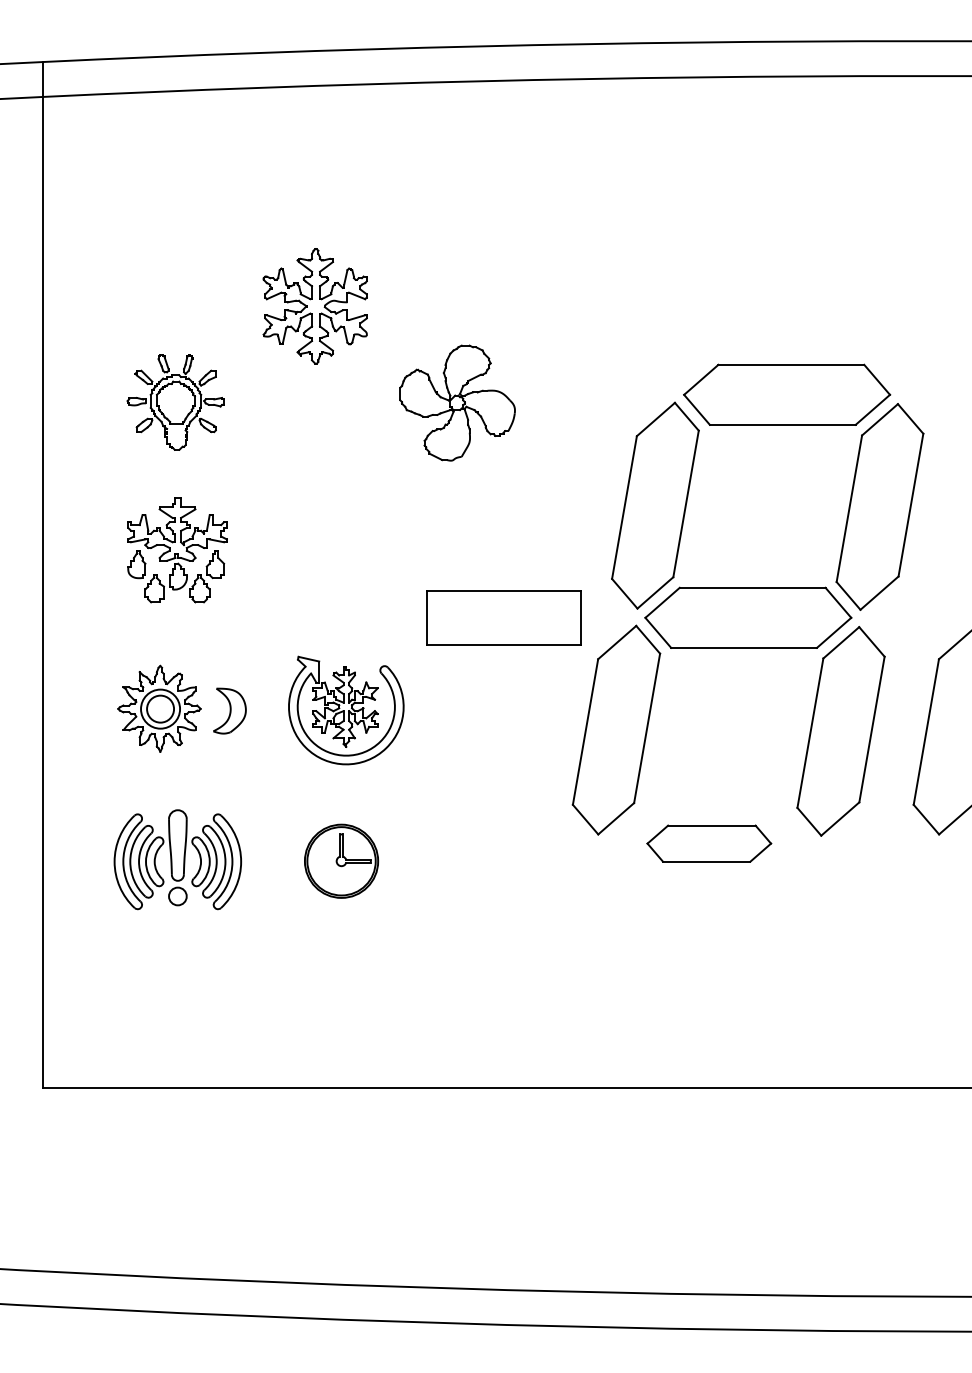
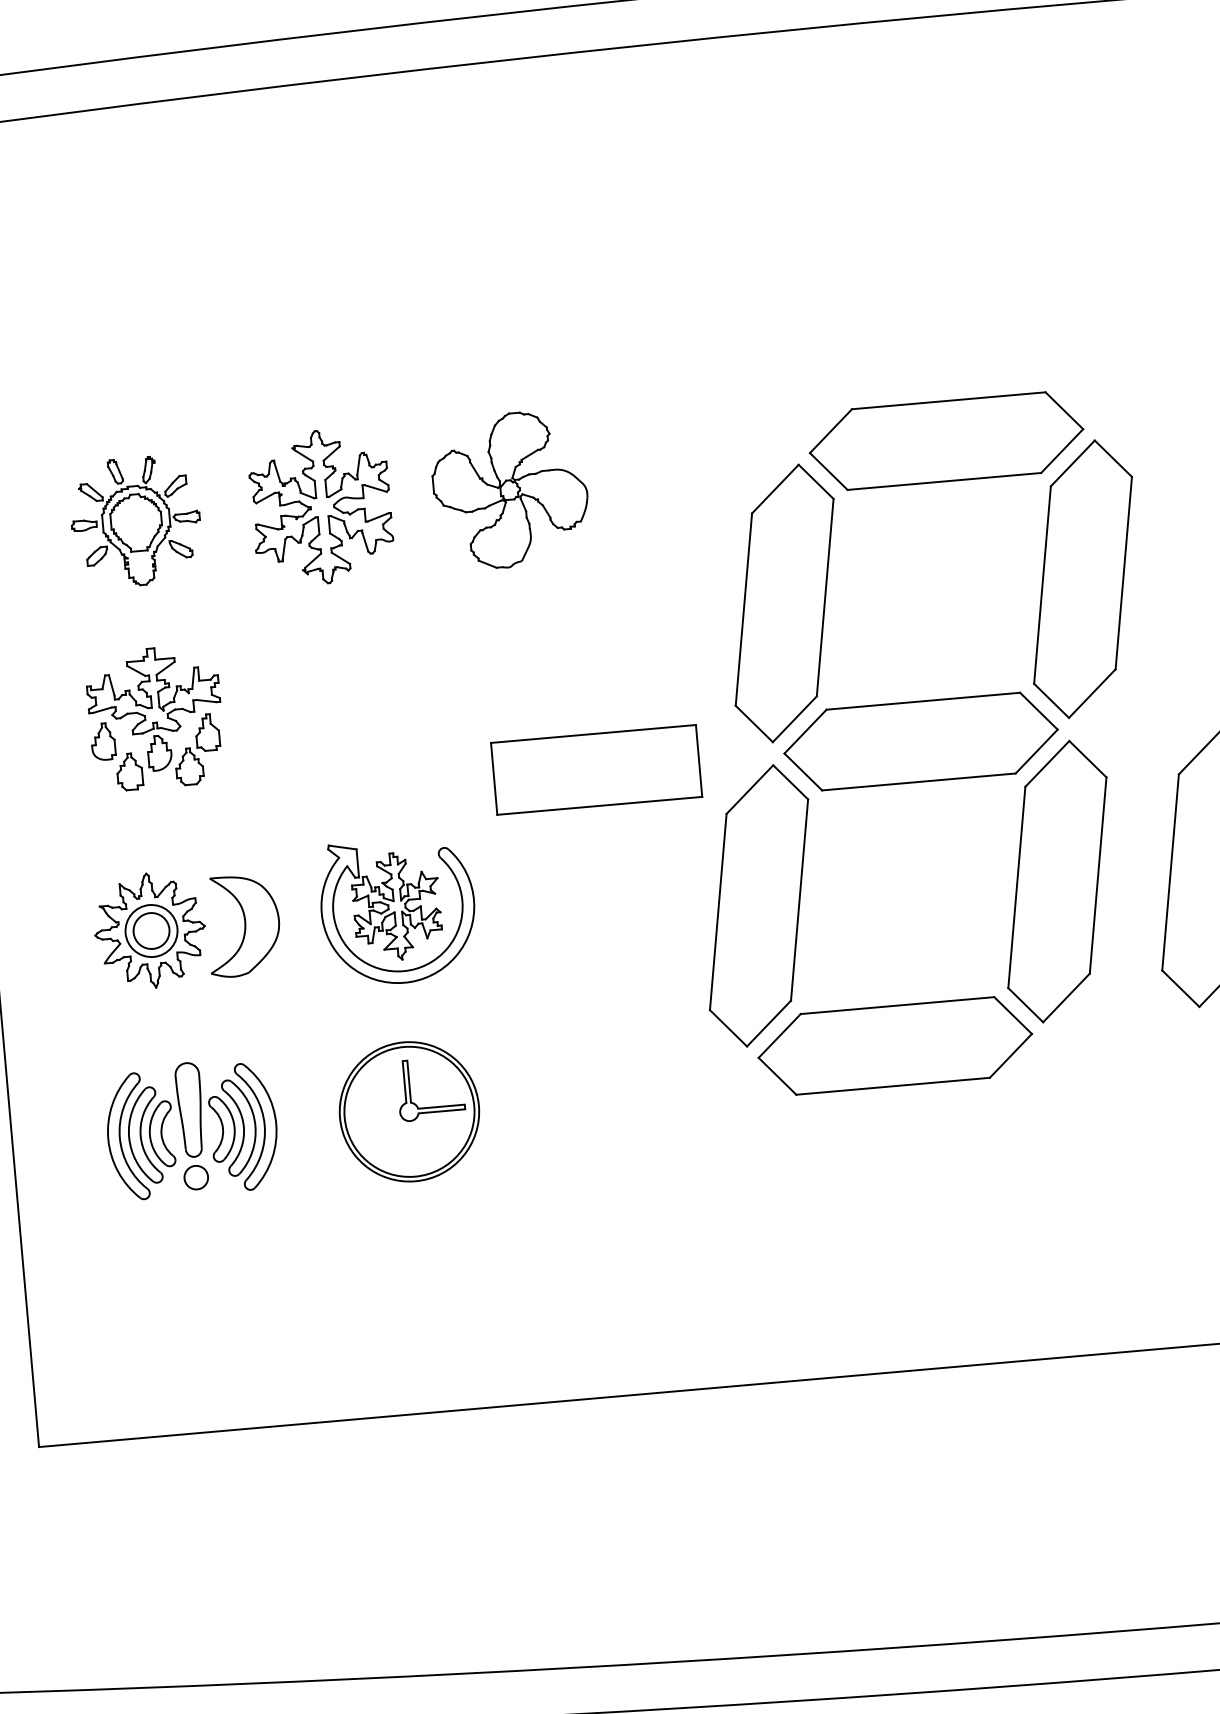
part: (314, 306) -> (320, 507), moved
part: (229, 710) -> (243, 924), size x1.67
part: (709, 843) -> (895, 1045), size x1.67
part: (341, 861) -> (409, 1112), size x1.43

